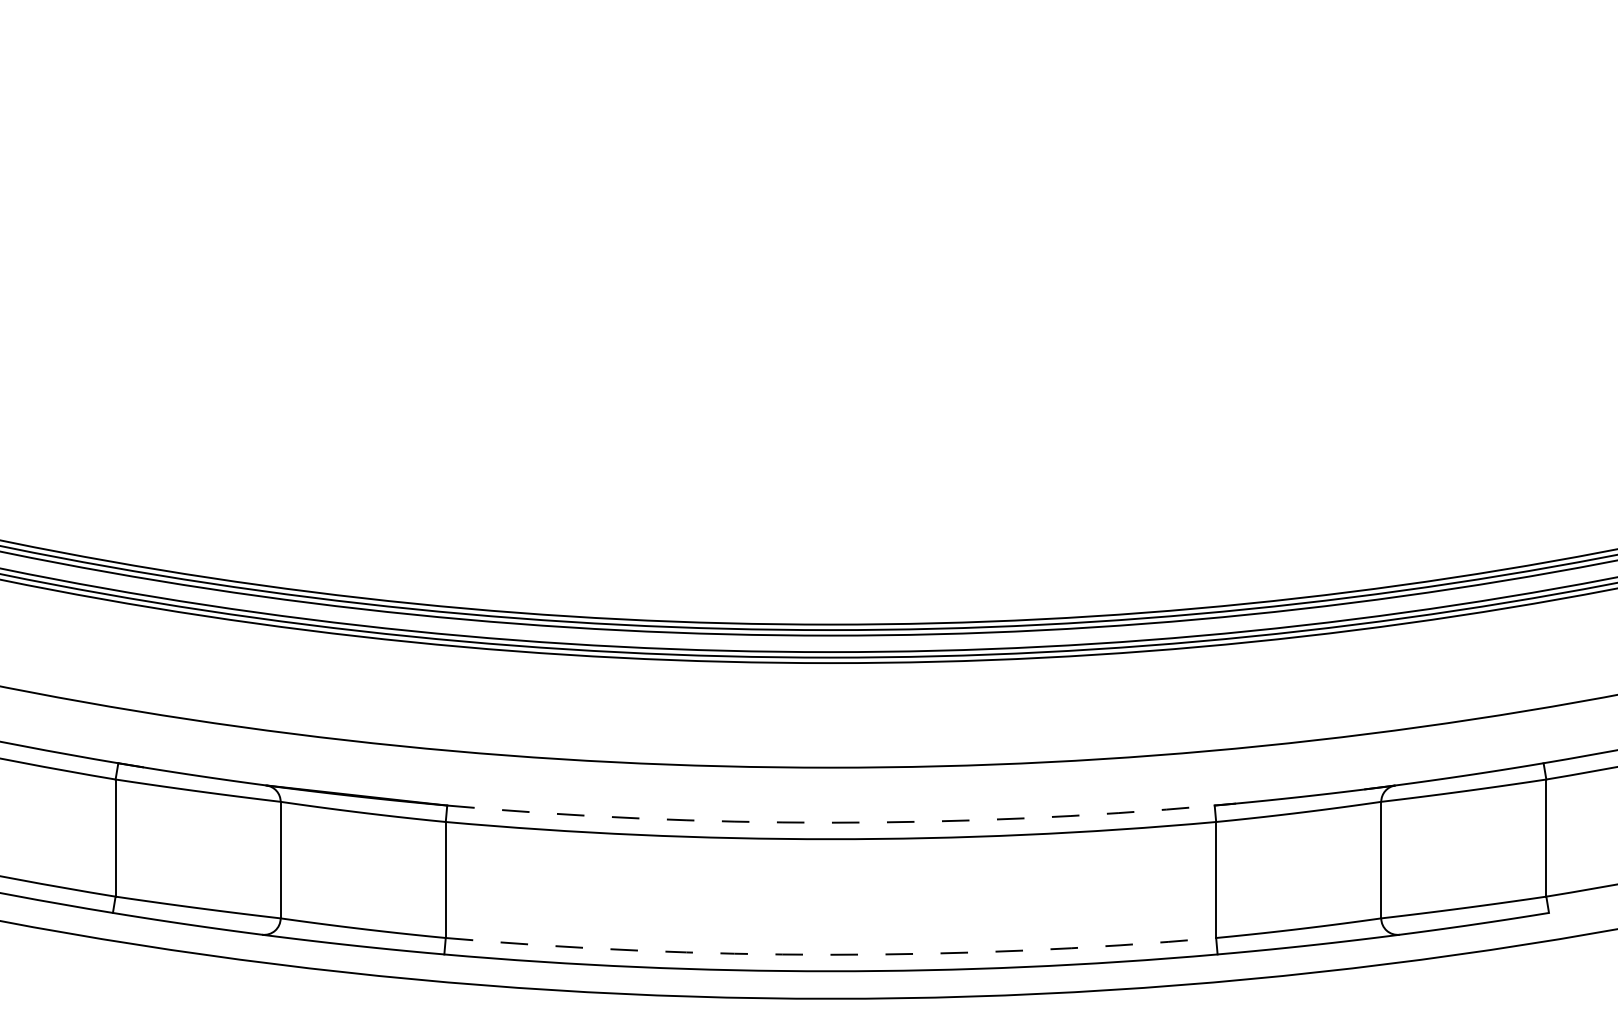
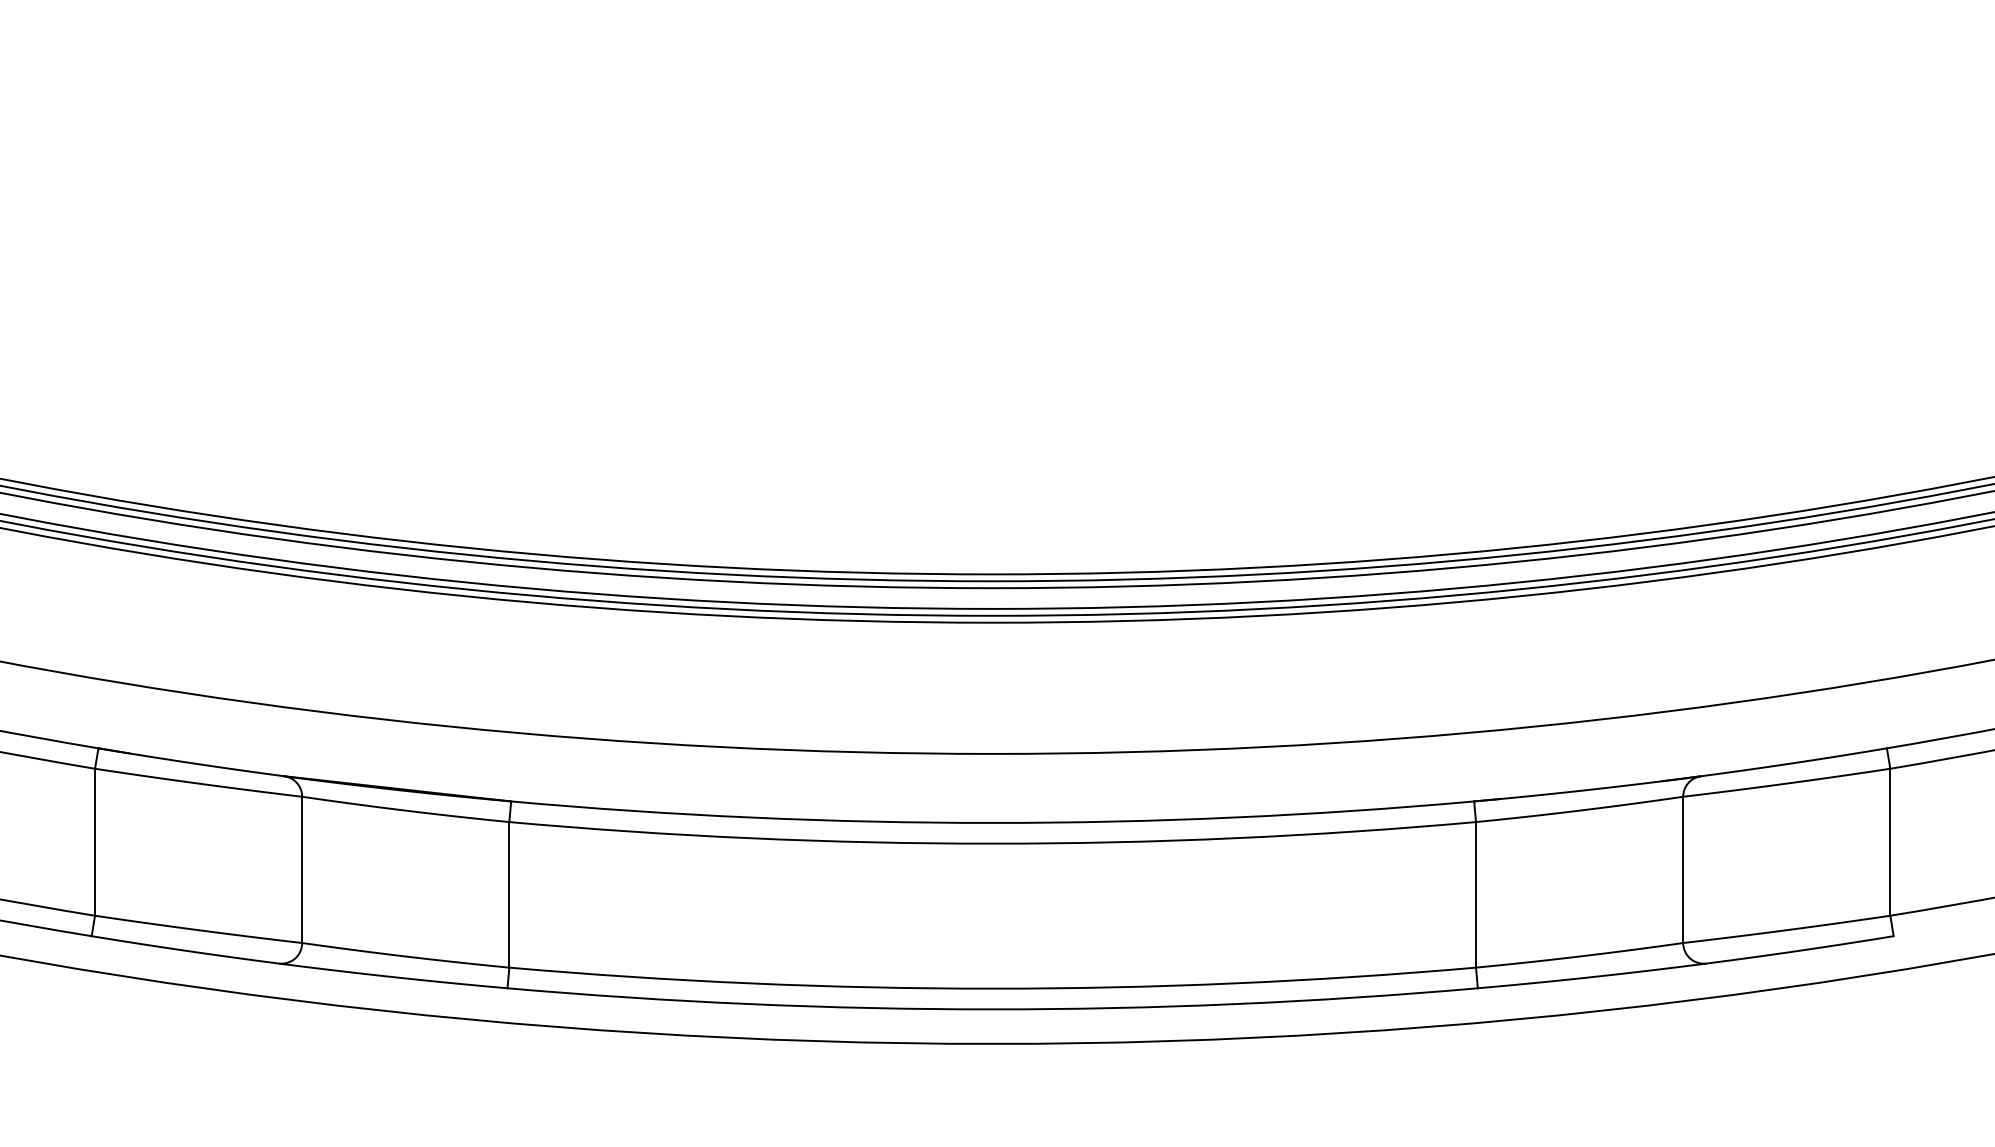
arc: (830, 822) -> (992, 822), dashed -> solid
arc: (830, 954) -> (992, 988), dashed -> solid

